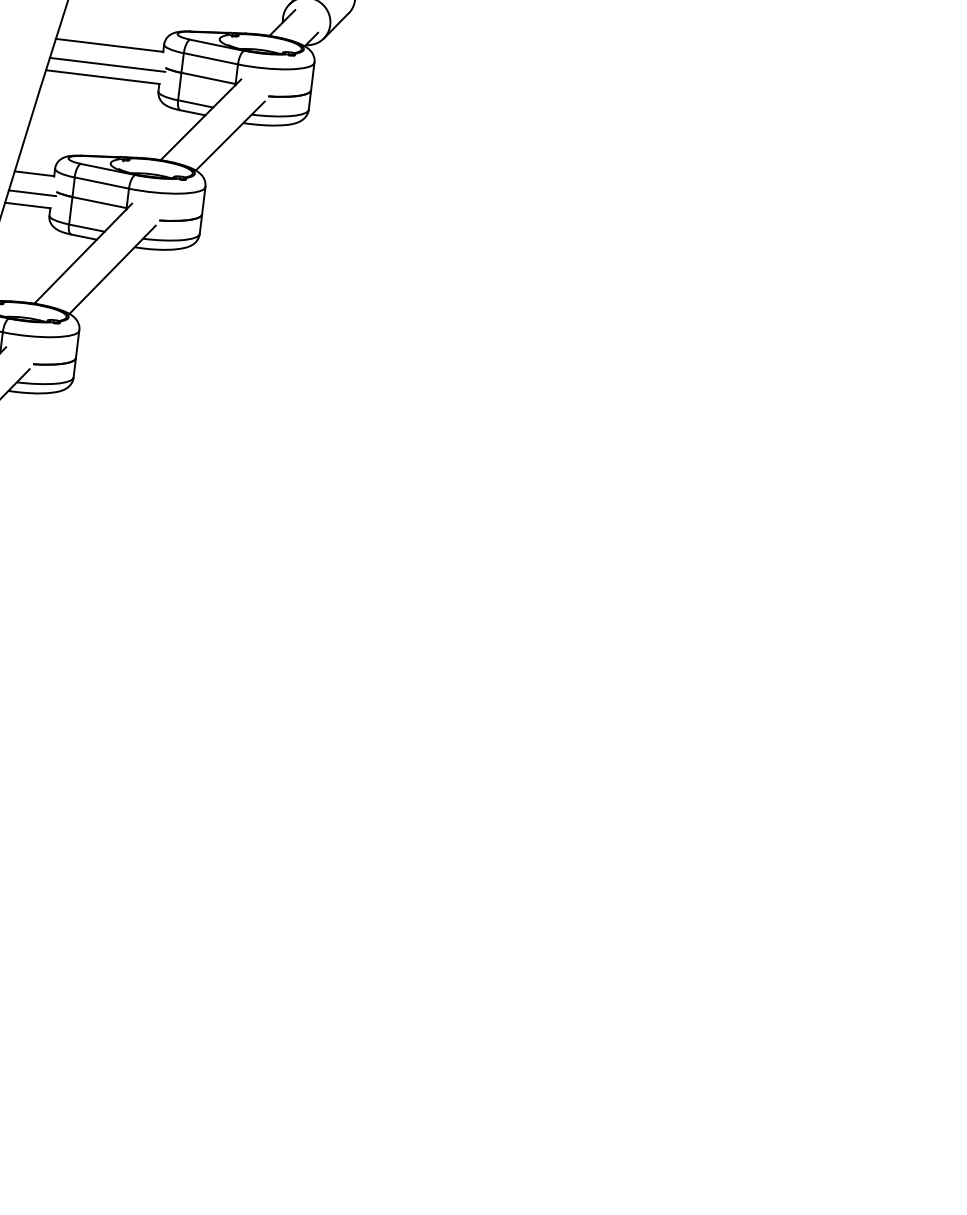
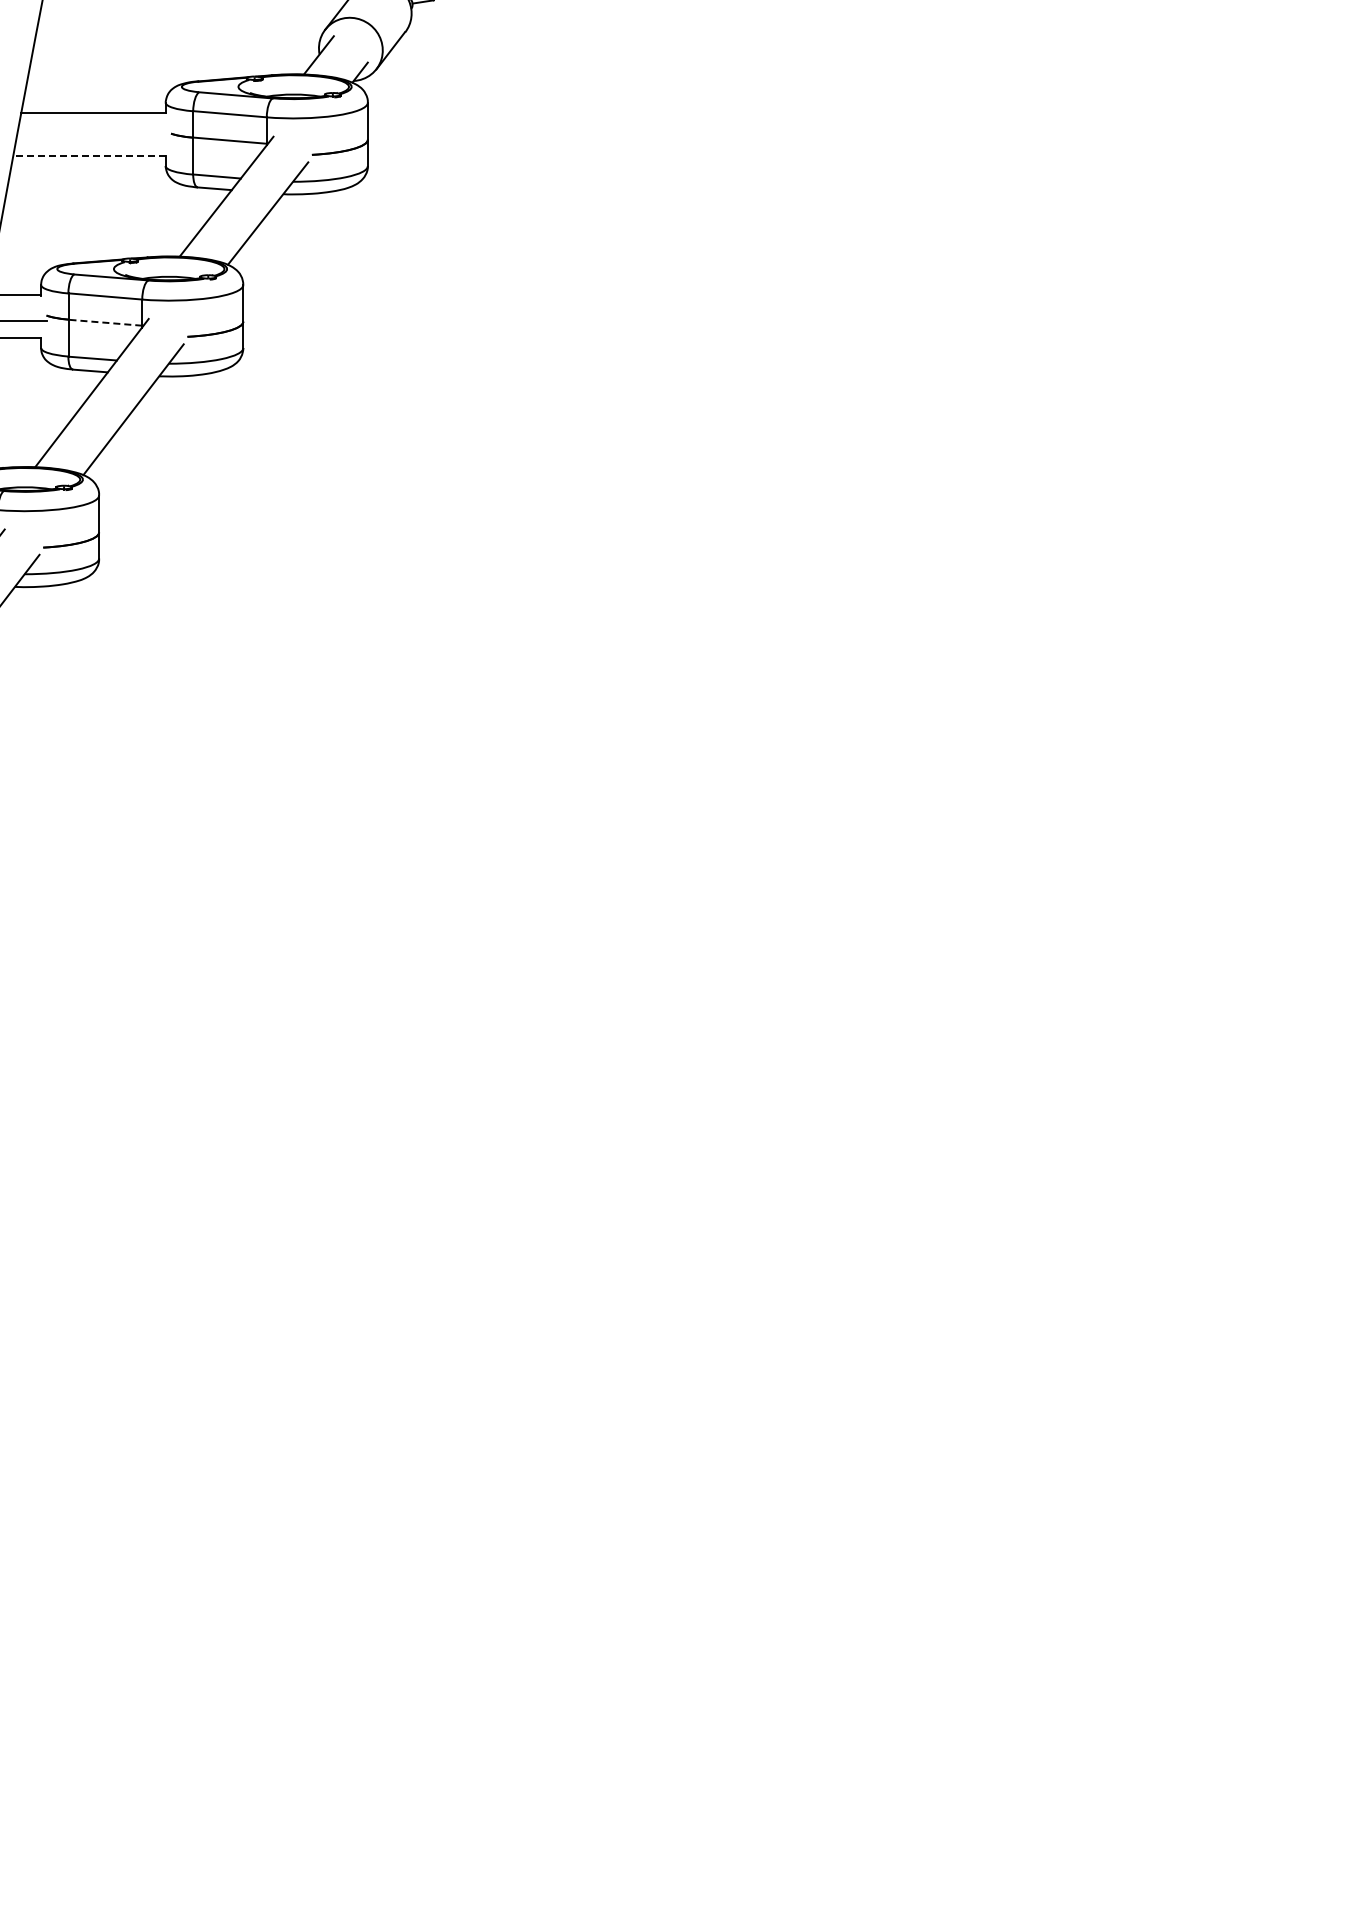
line: (107, 64) -> (93, 138), removed
line: (102, 76) -> (89, 155), solid -> dashed
line: (99, 202) -> (105, 322), solid -> dashed

